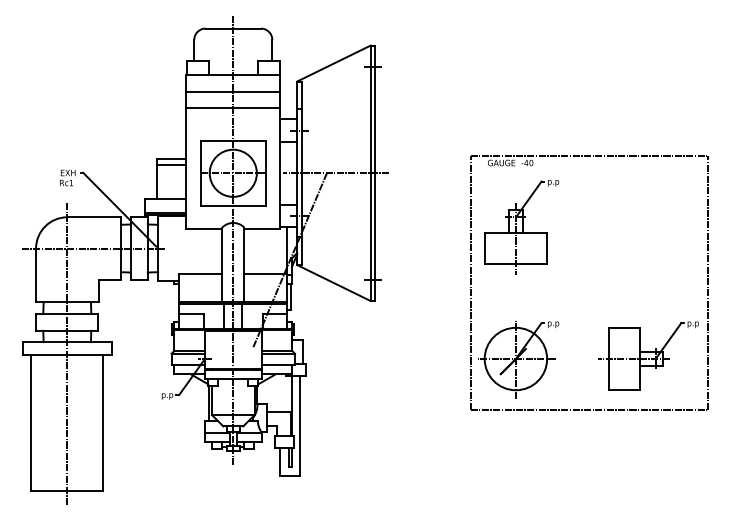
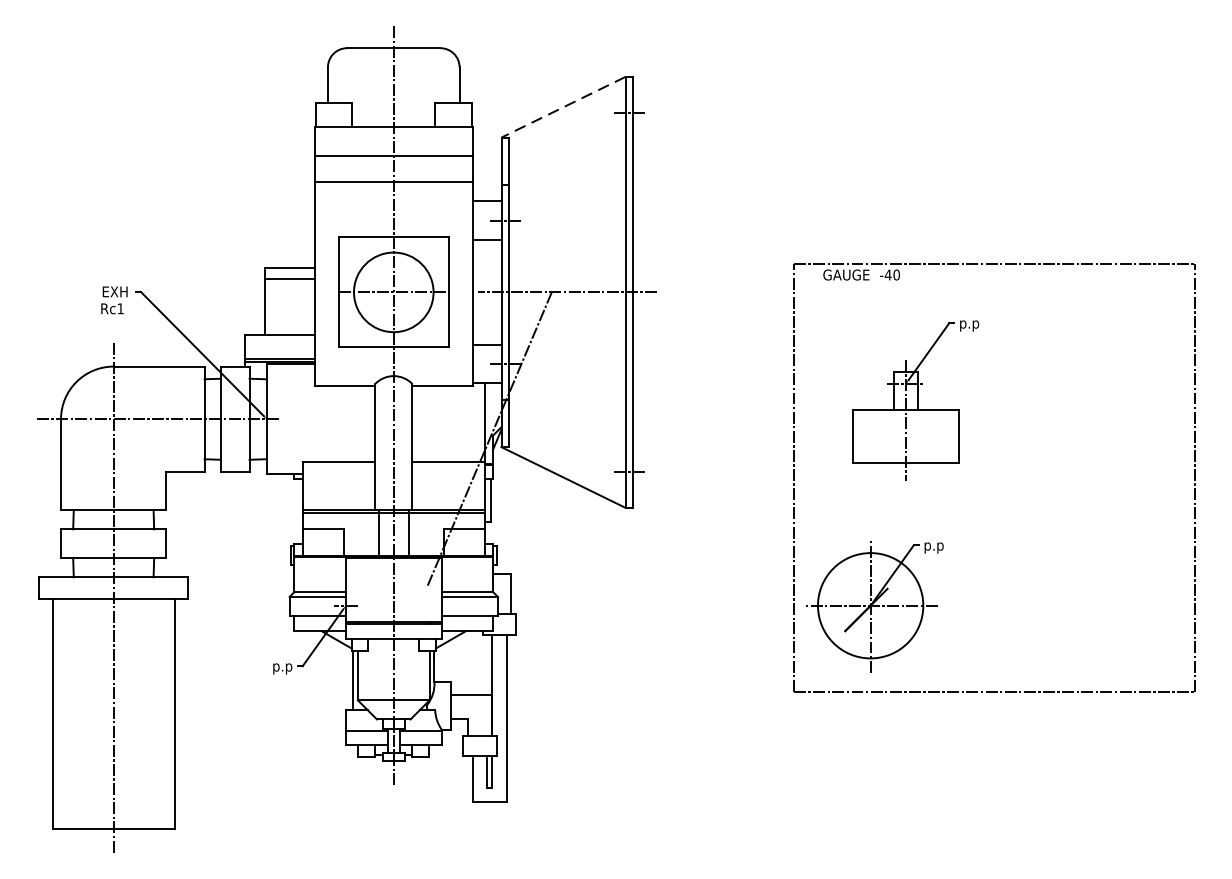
line: (333, 63) -> (562, 107), solid -> dashed
part: (521, 227) -> (915, 400), moved
part: (648, 355) -> (1094, 599), removed

